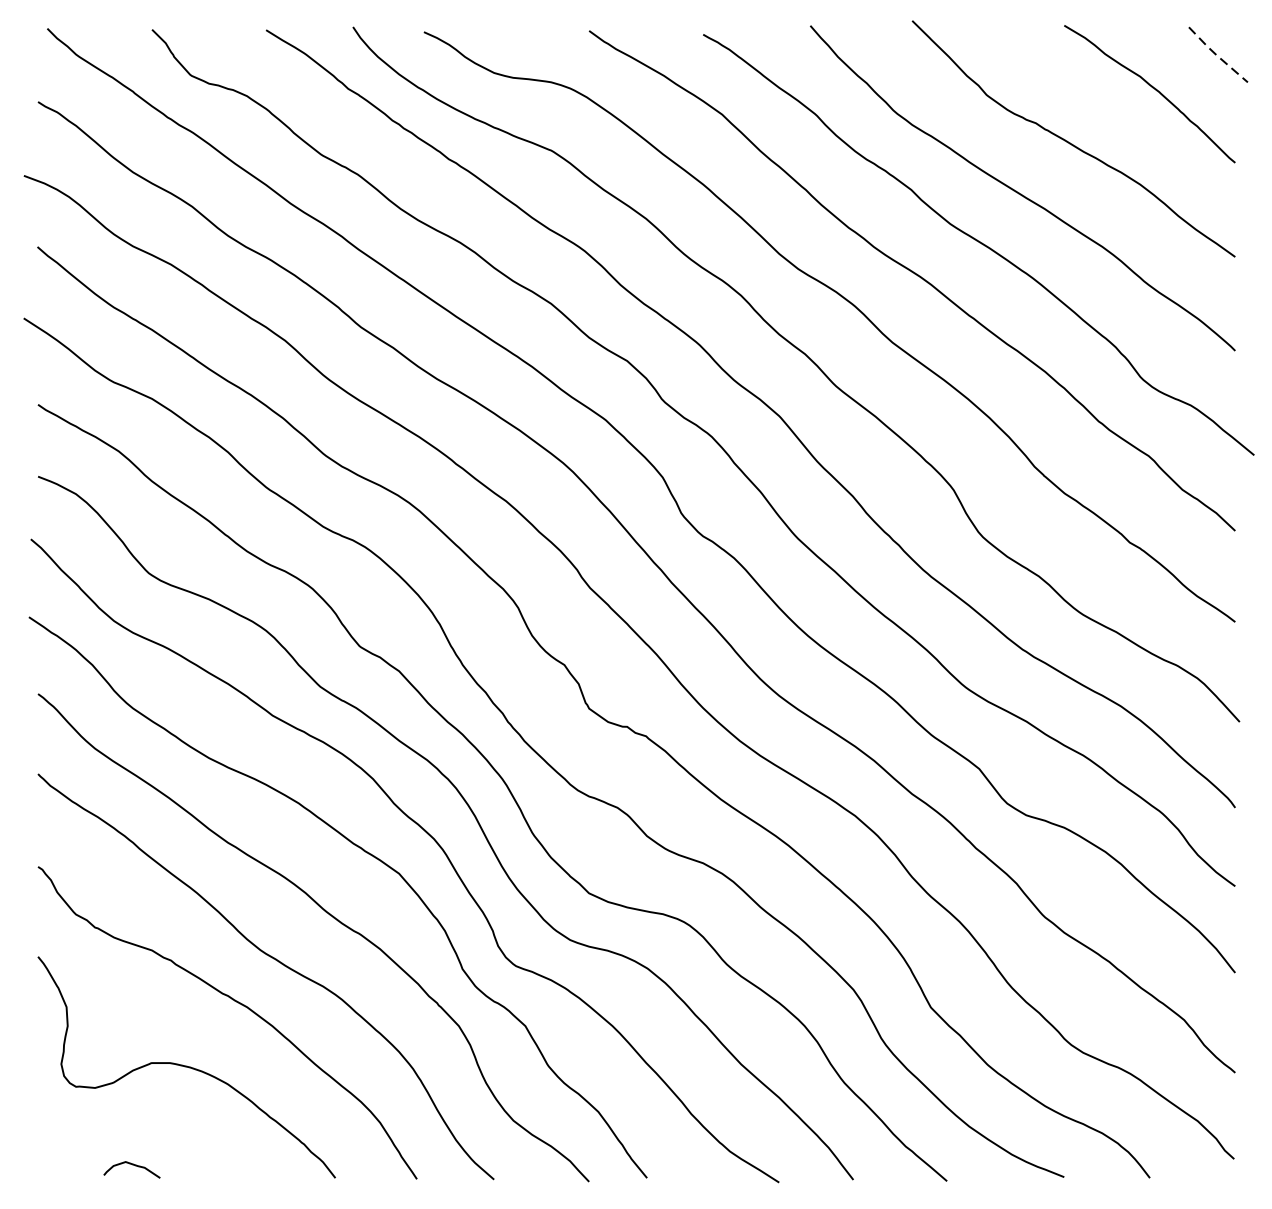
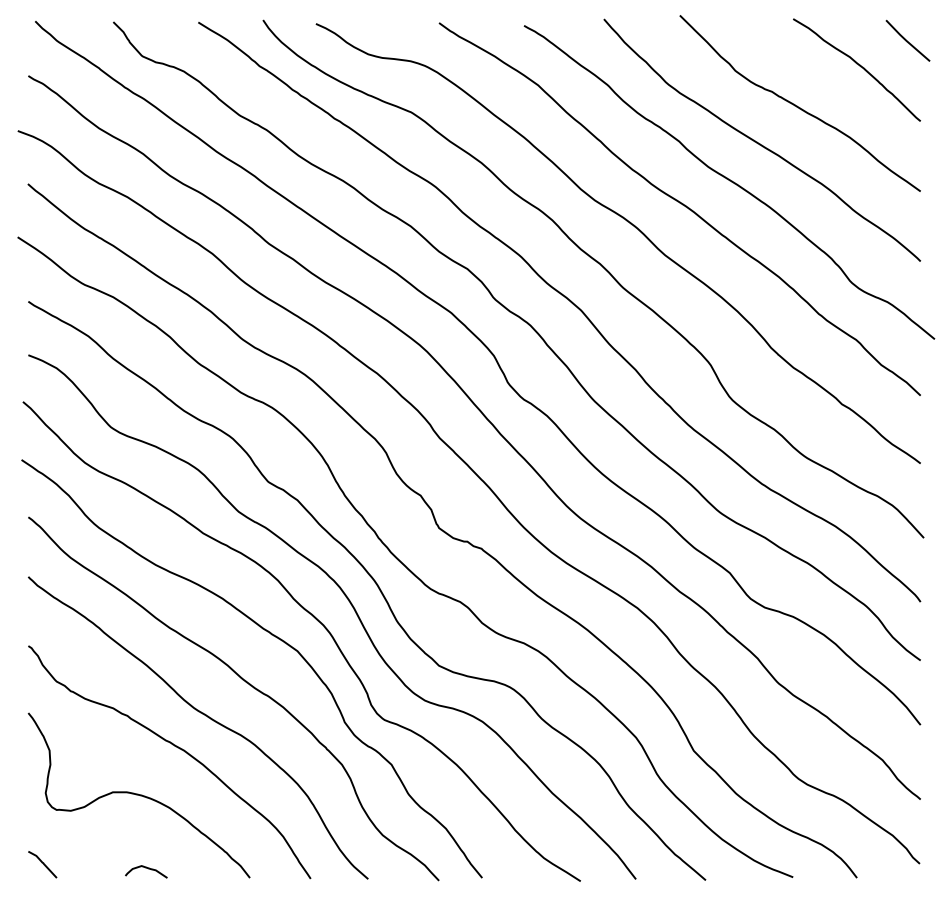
line: (1216, 54) -> (906, 40), dashed -> solid
curve: (57, 1158) -> (42, 863), added
curve: (134, 1166) -> (148, 869), moved

